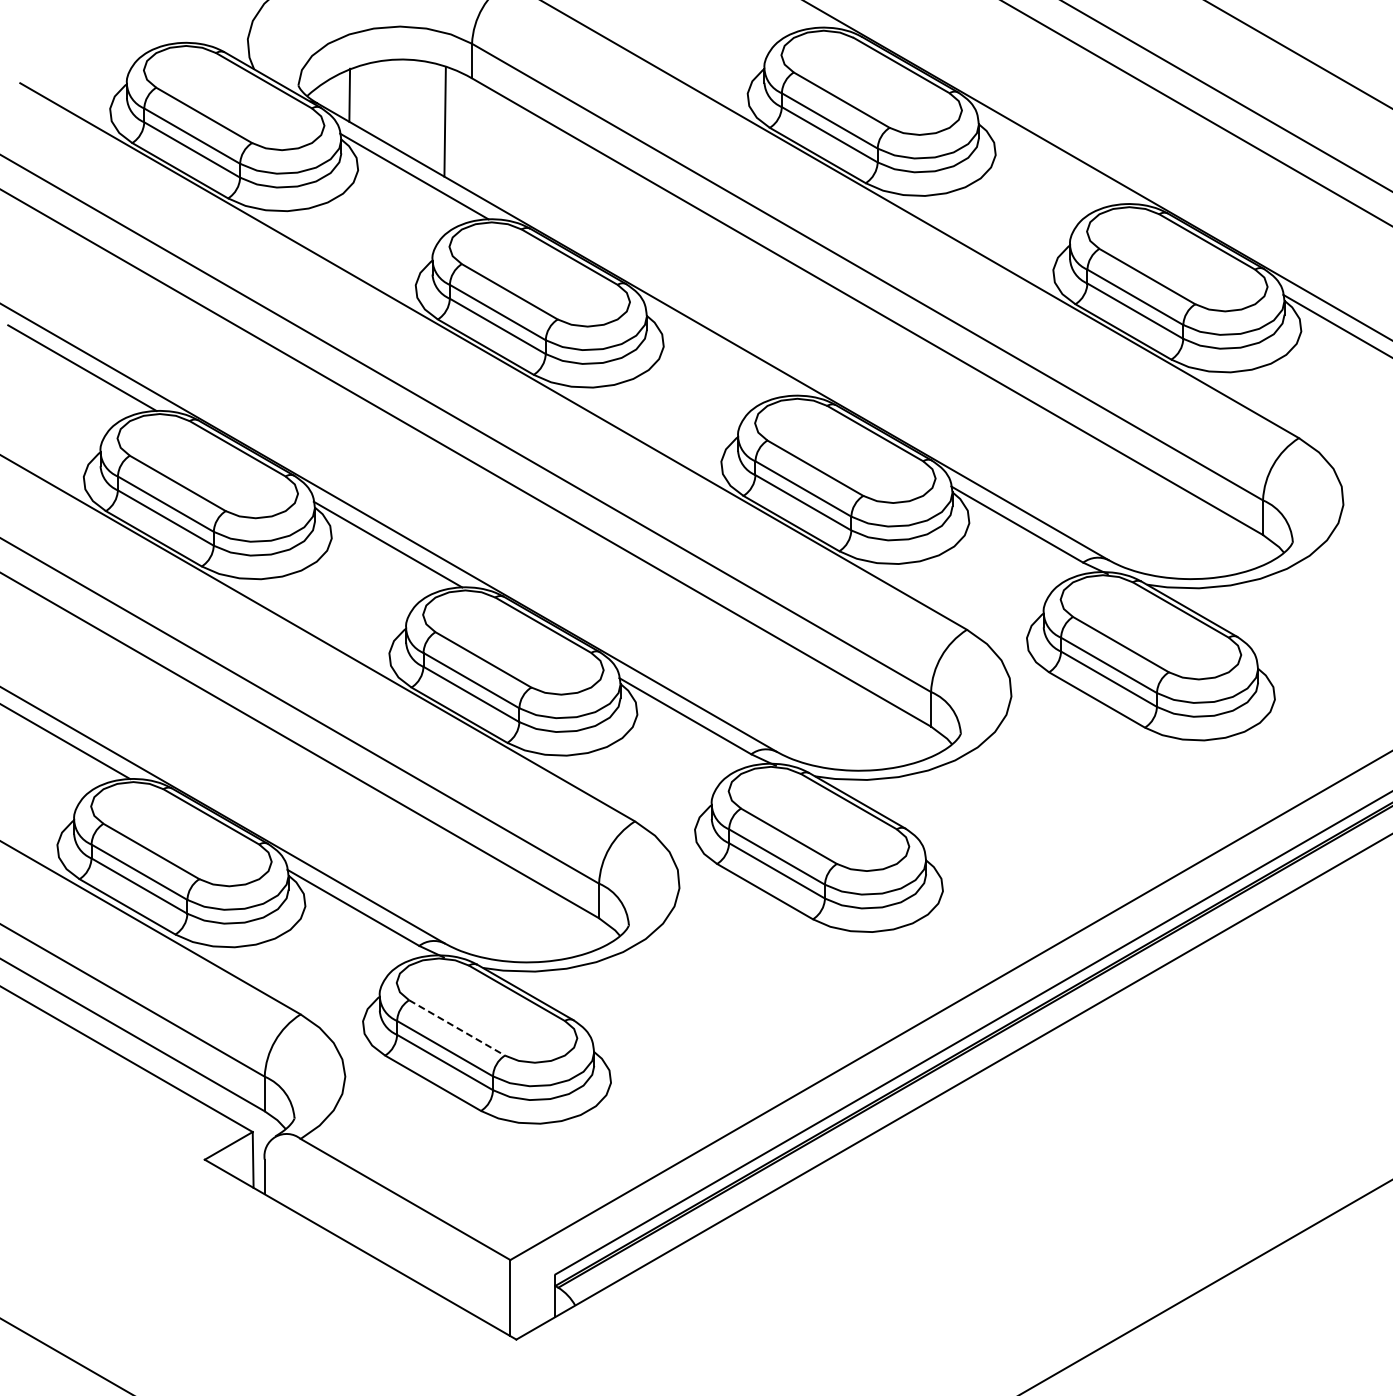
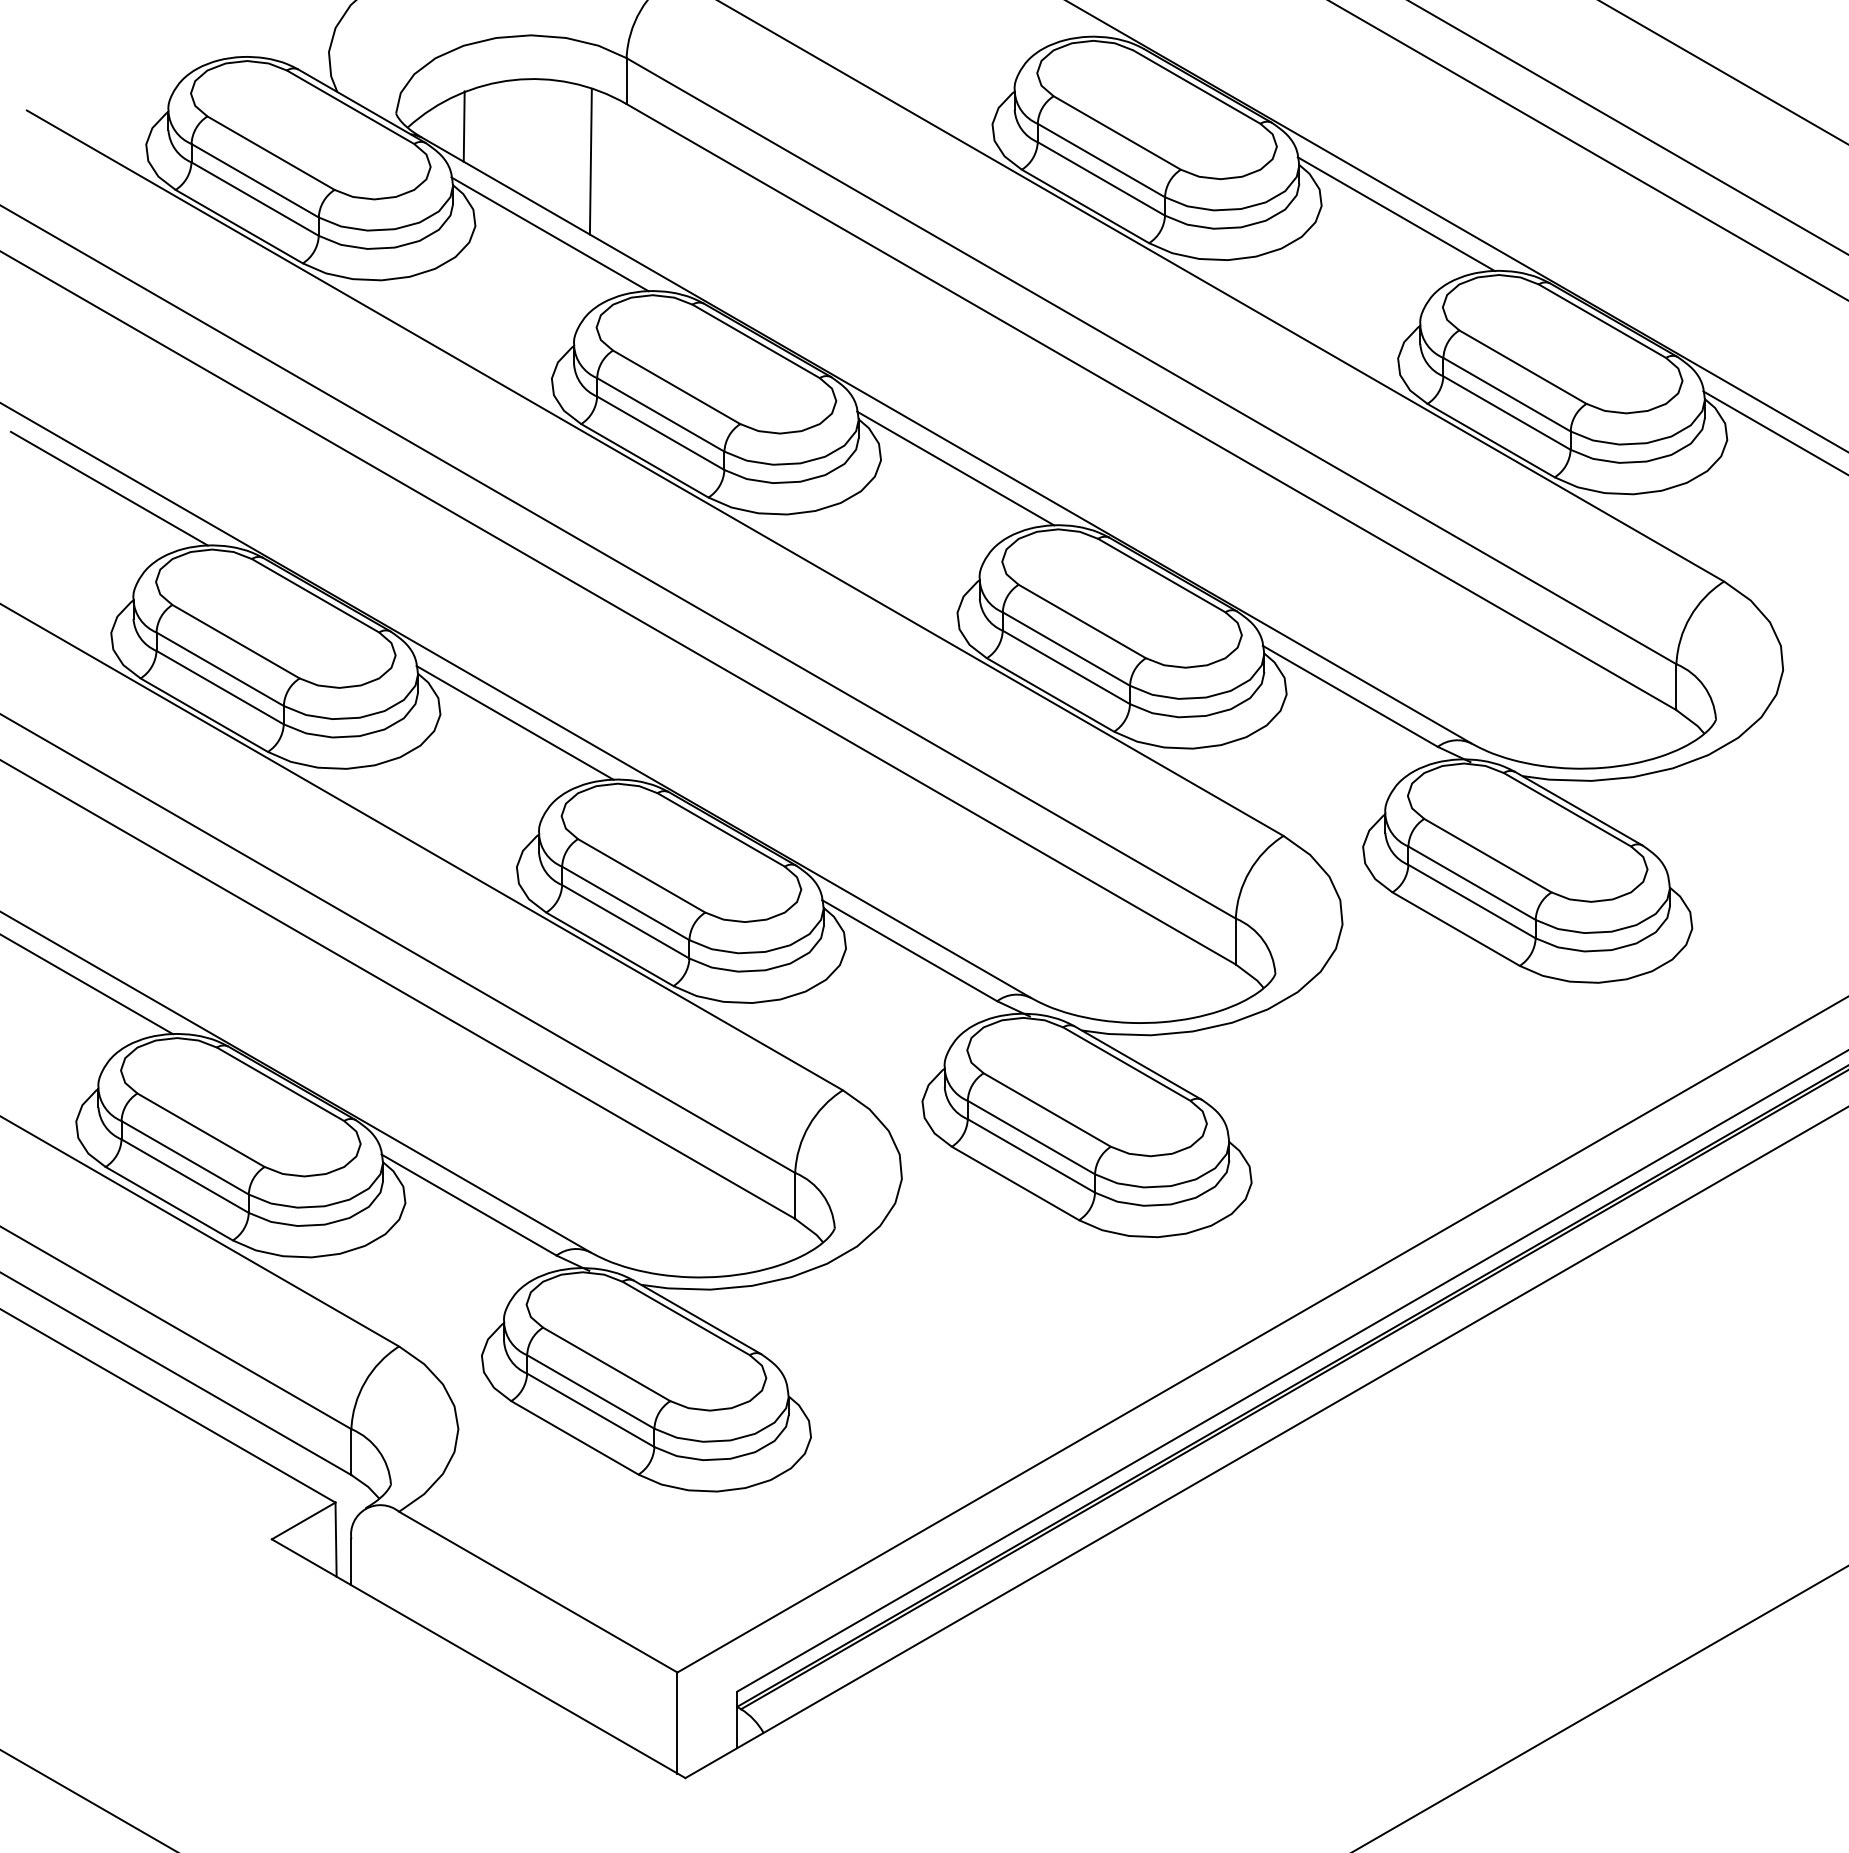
line: (1051, 161) -> (1395, 214), added
line: (719, 352) -> (955, 467), added
line: (457, 1028) -> (607, 1365), dashed -> solid

